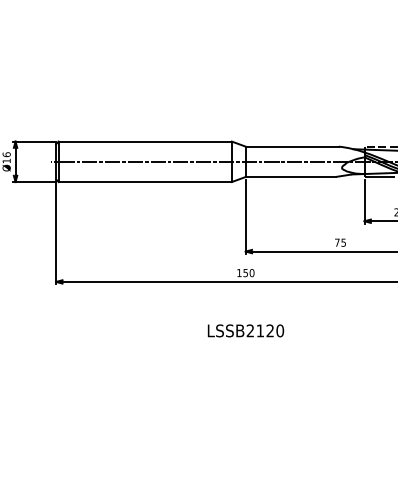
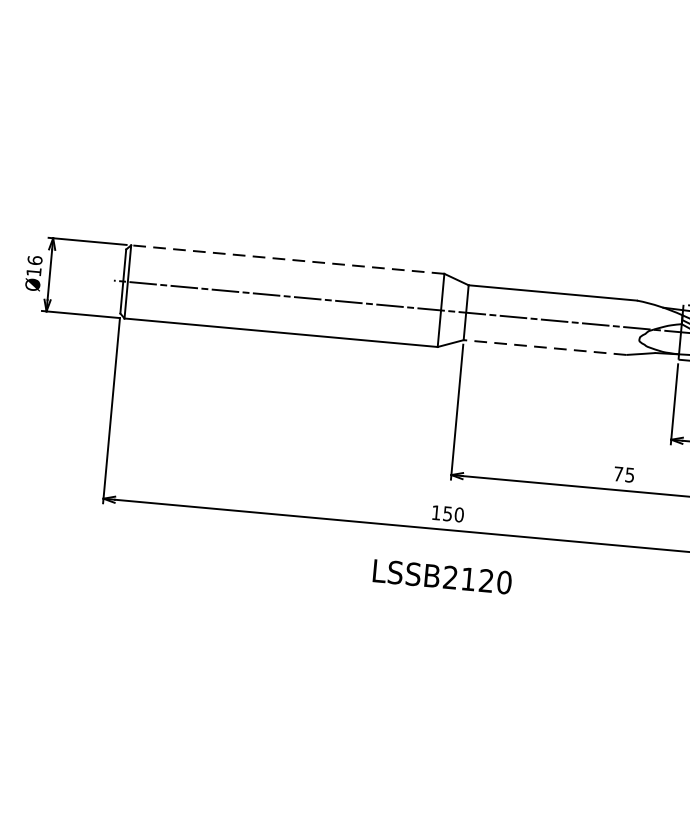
line: (145, 141) -> (288, 259), solid -> dashed
line: (290, 176) -> (544, 346), solid -> dashed
text: (245, 330) -> (441, 576), moved

